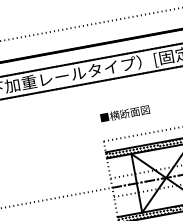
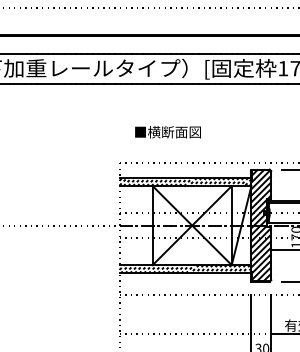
text: (124, 114) -> (167, 132), moved

